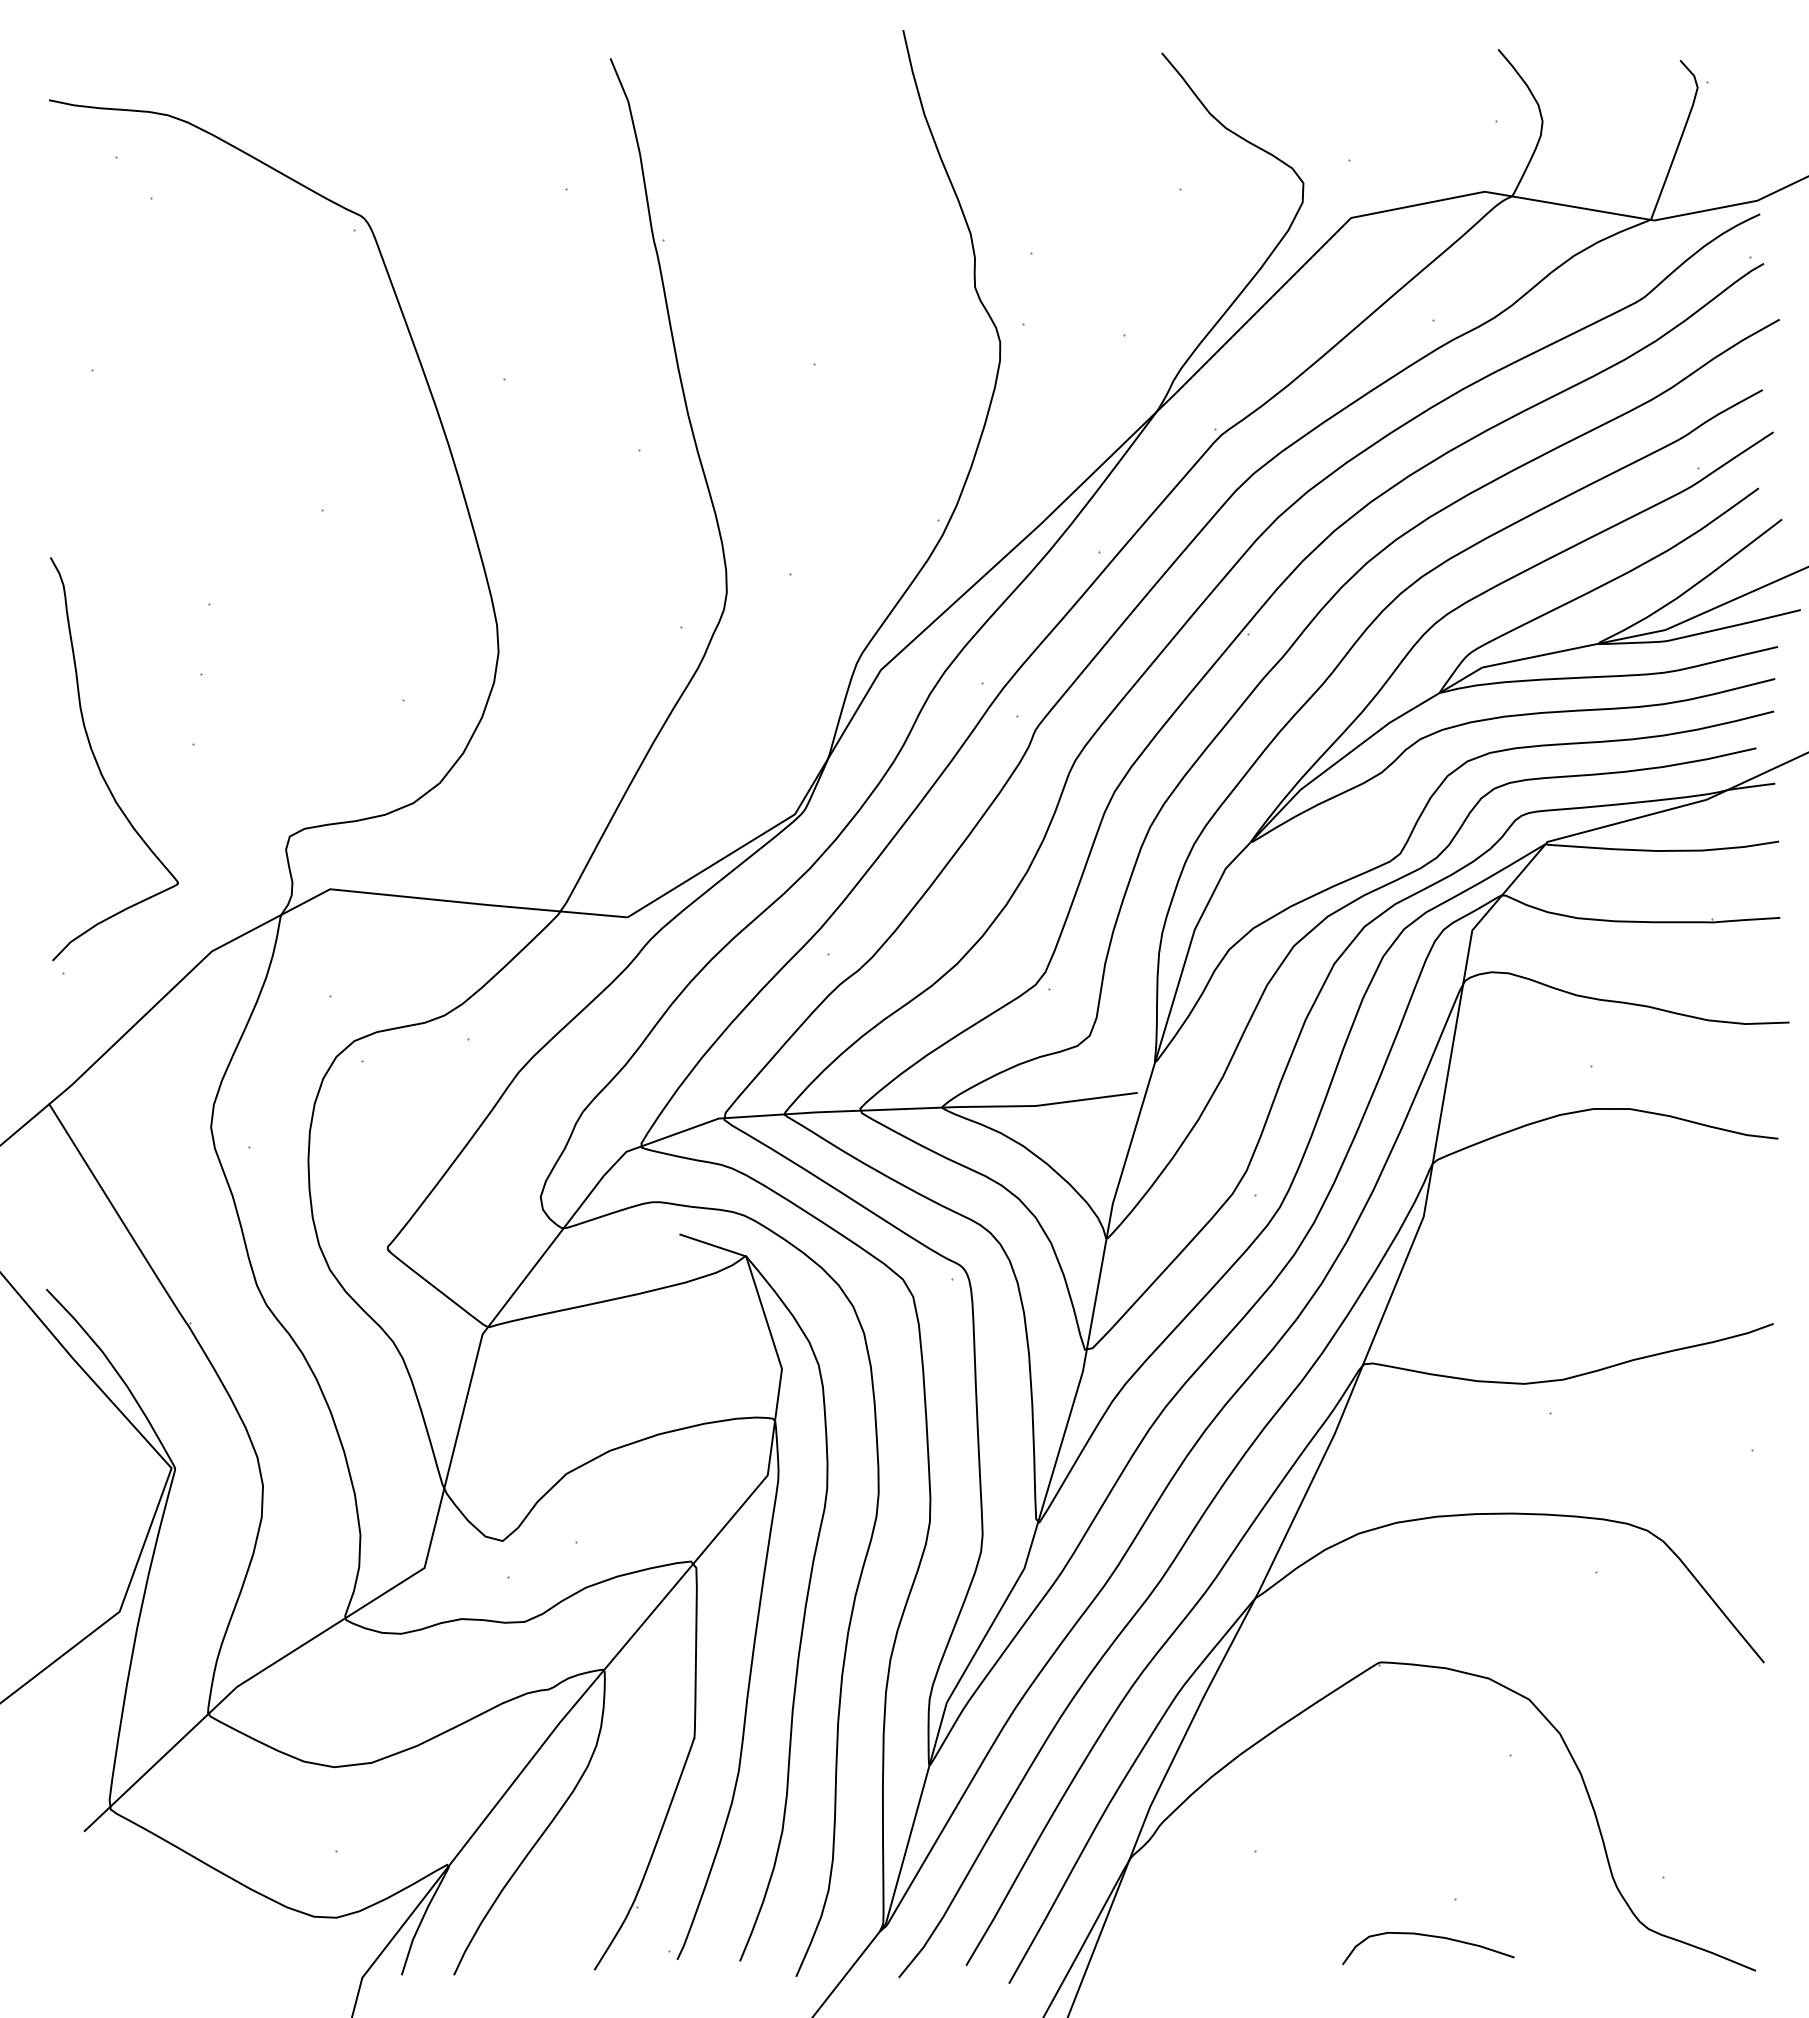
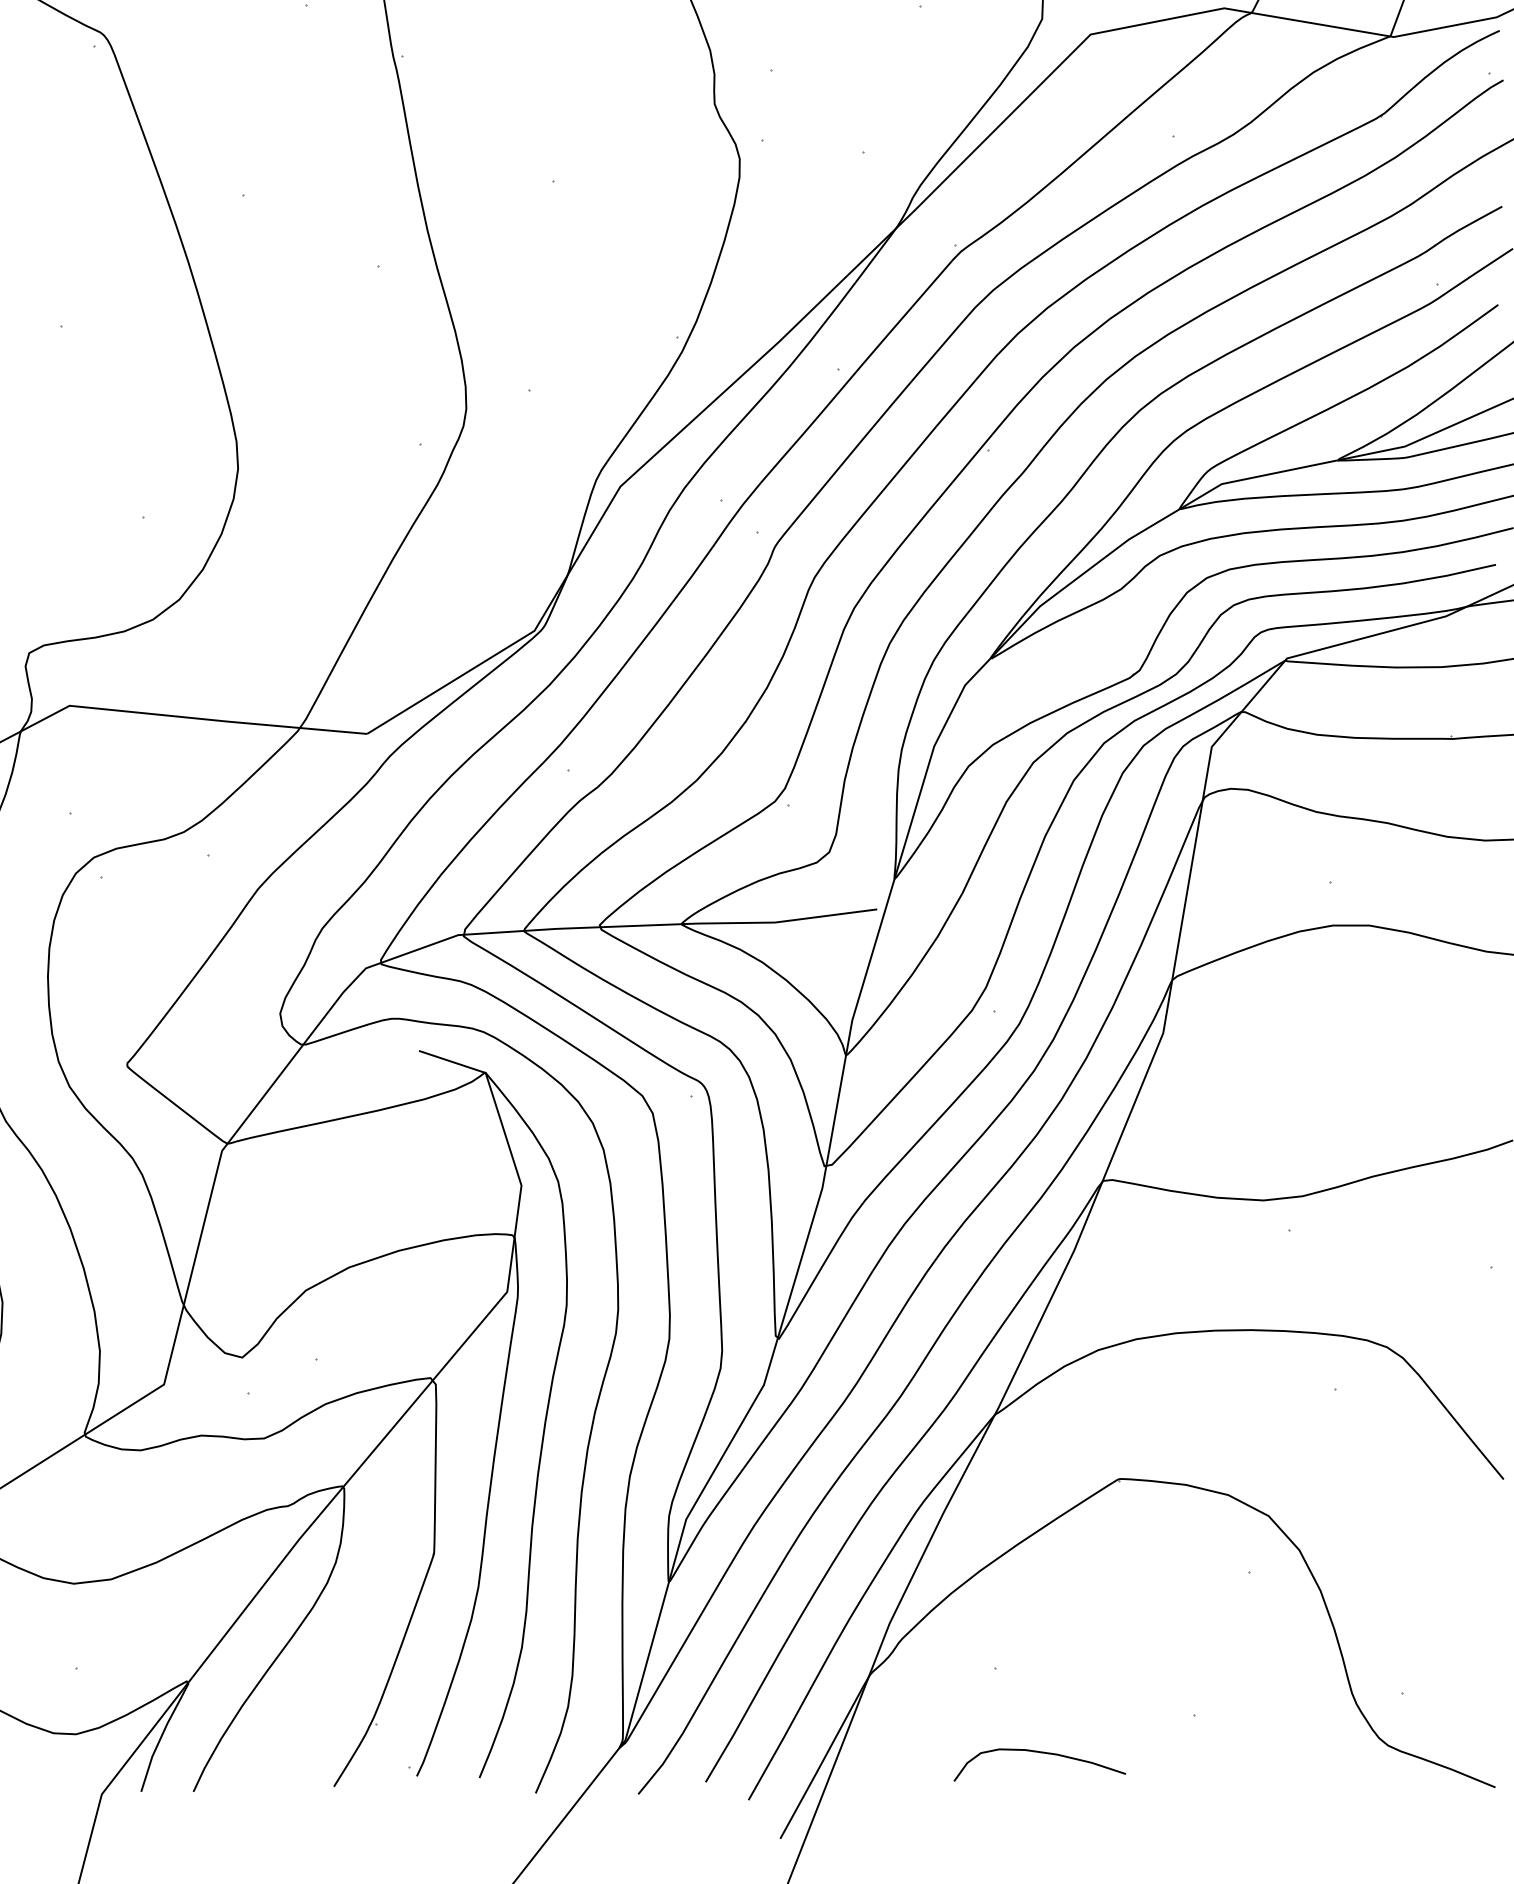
curve: (1432, 1937) -> (1044, 1754), moved

